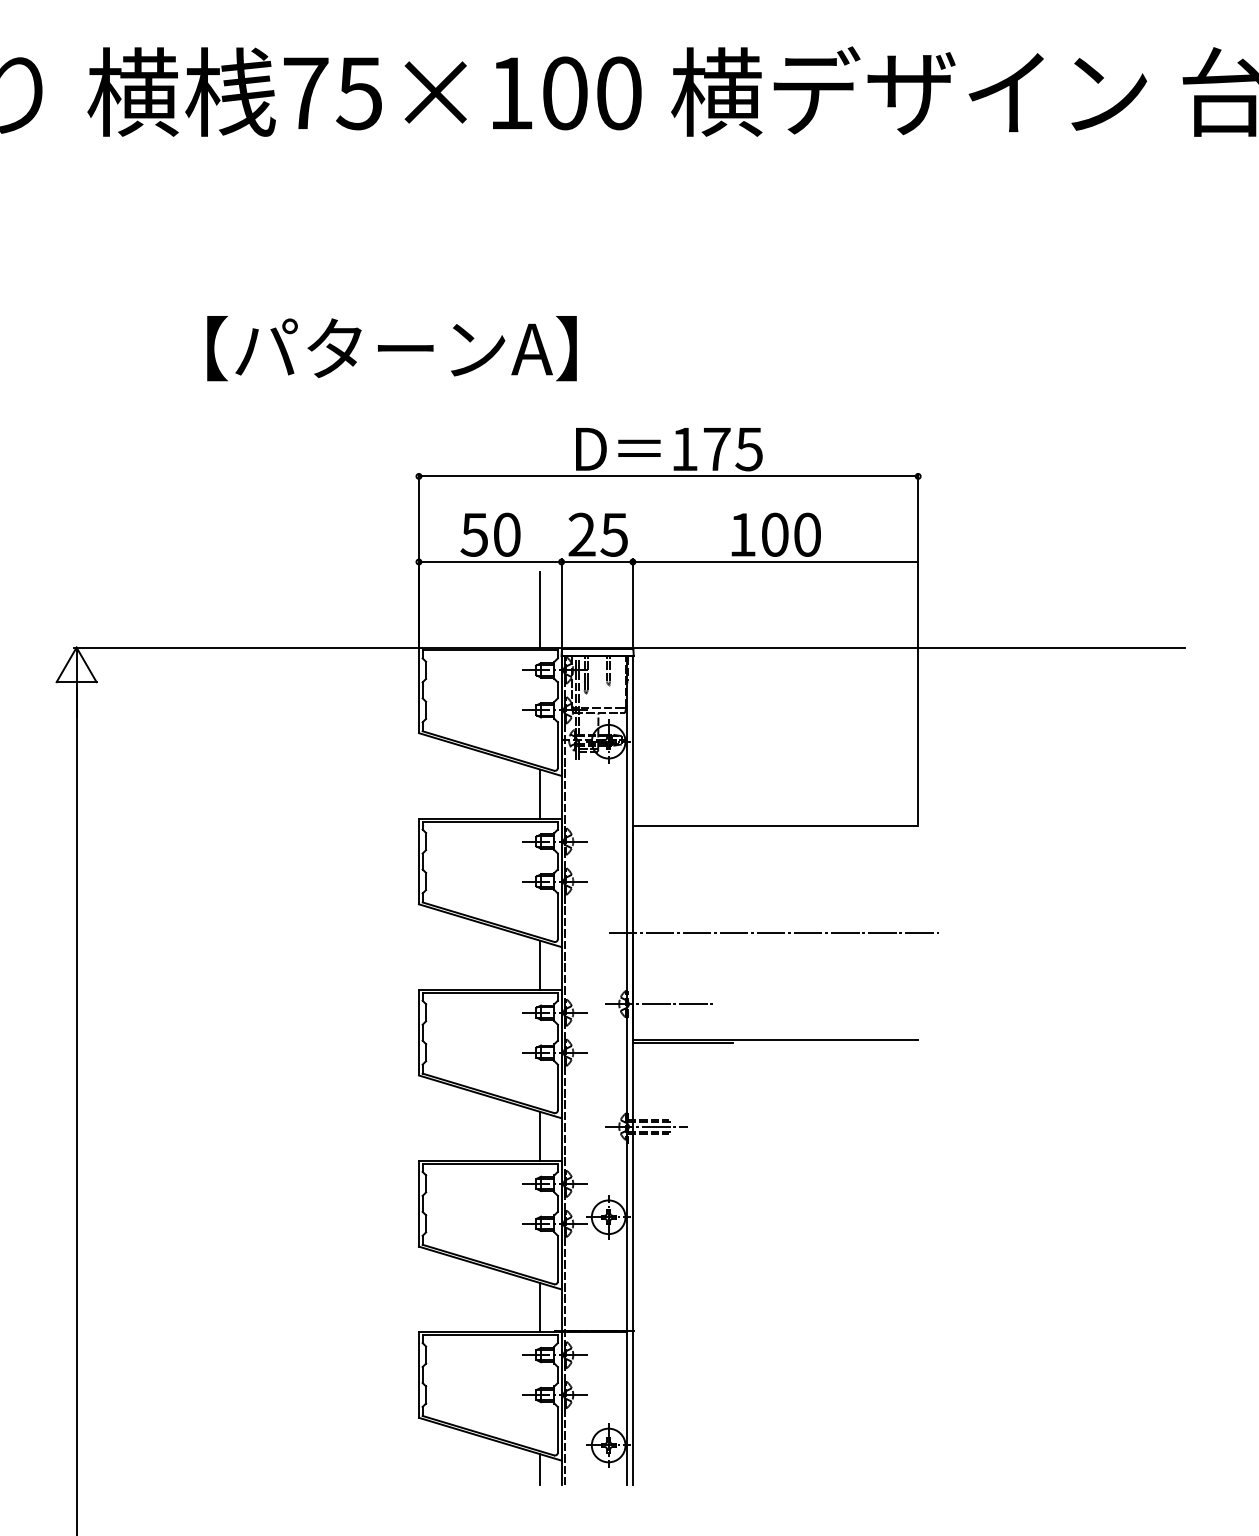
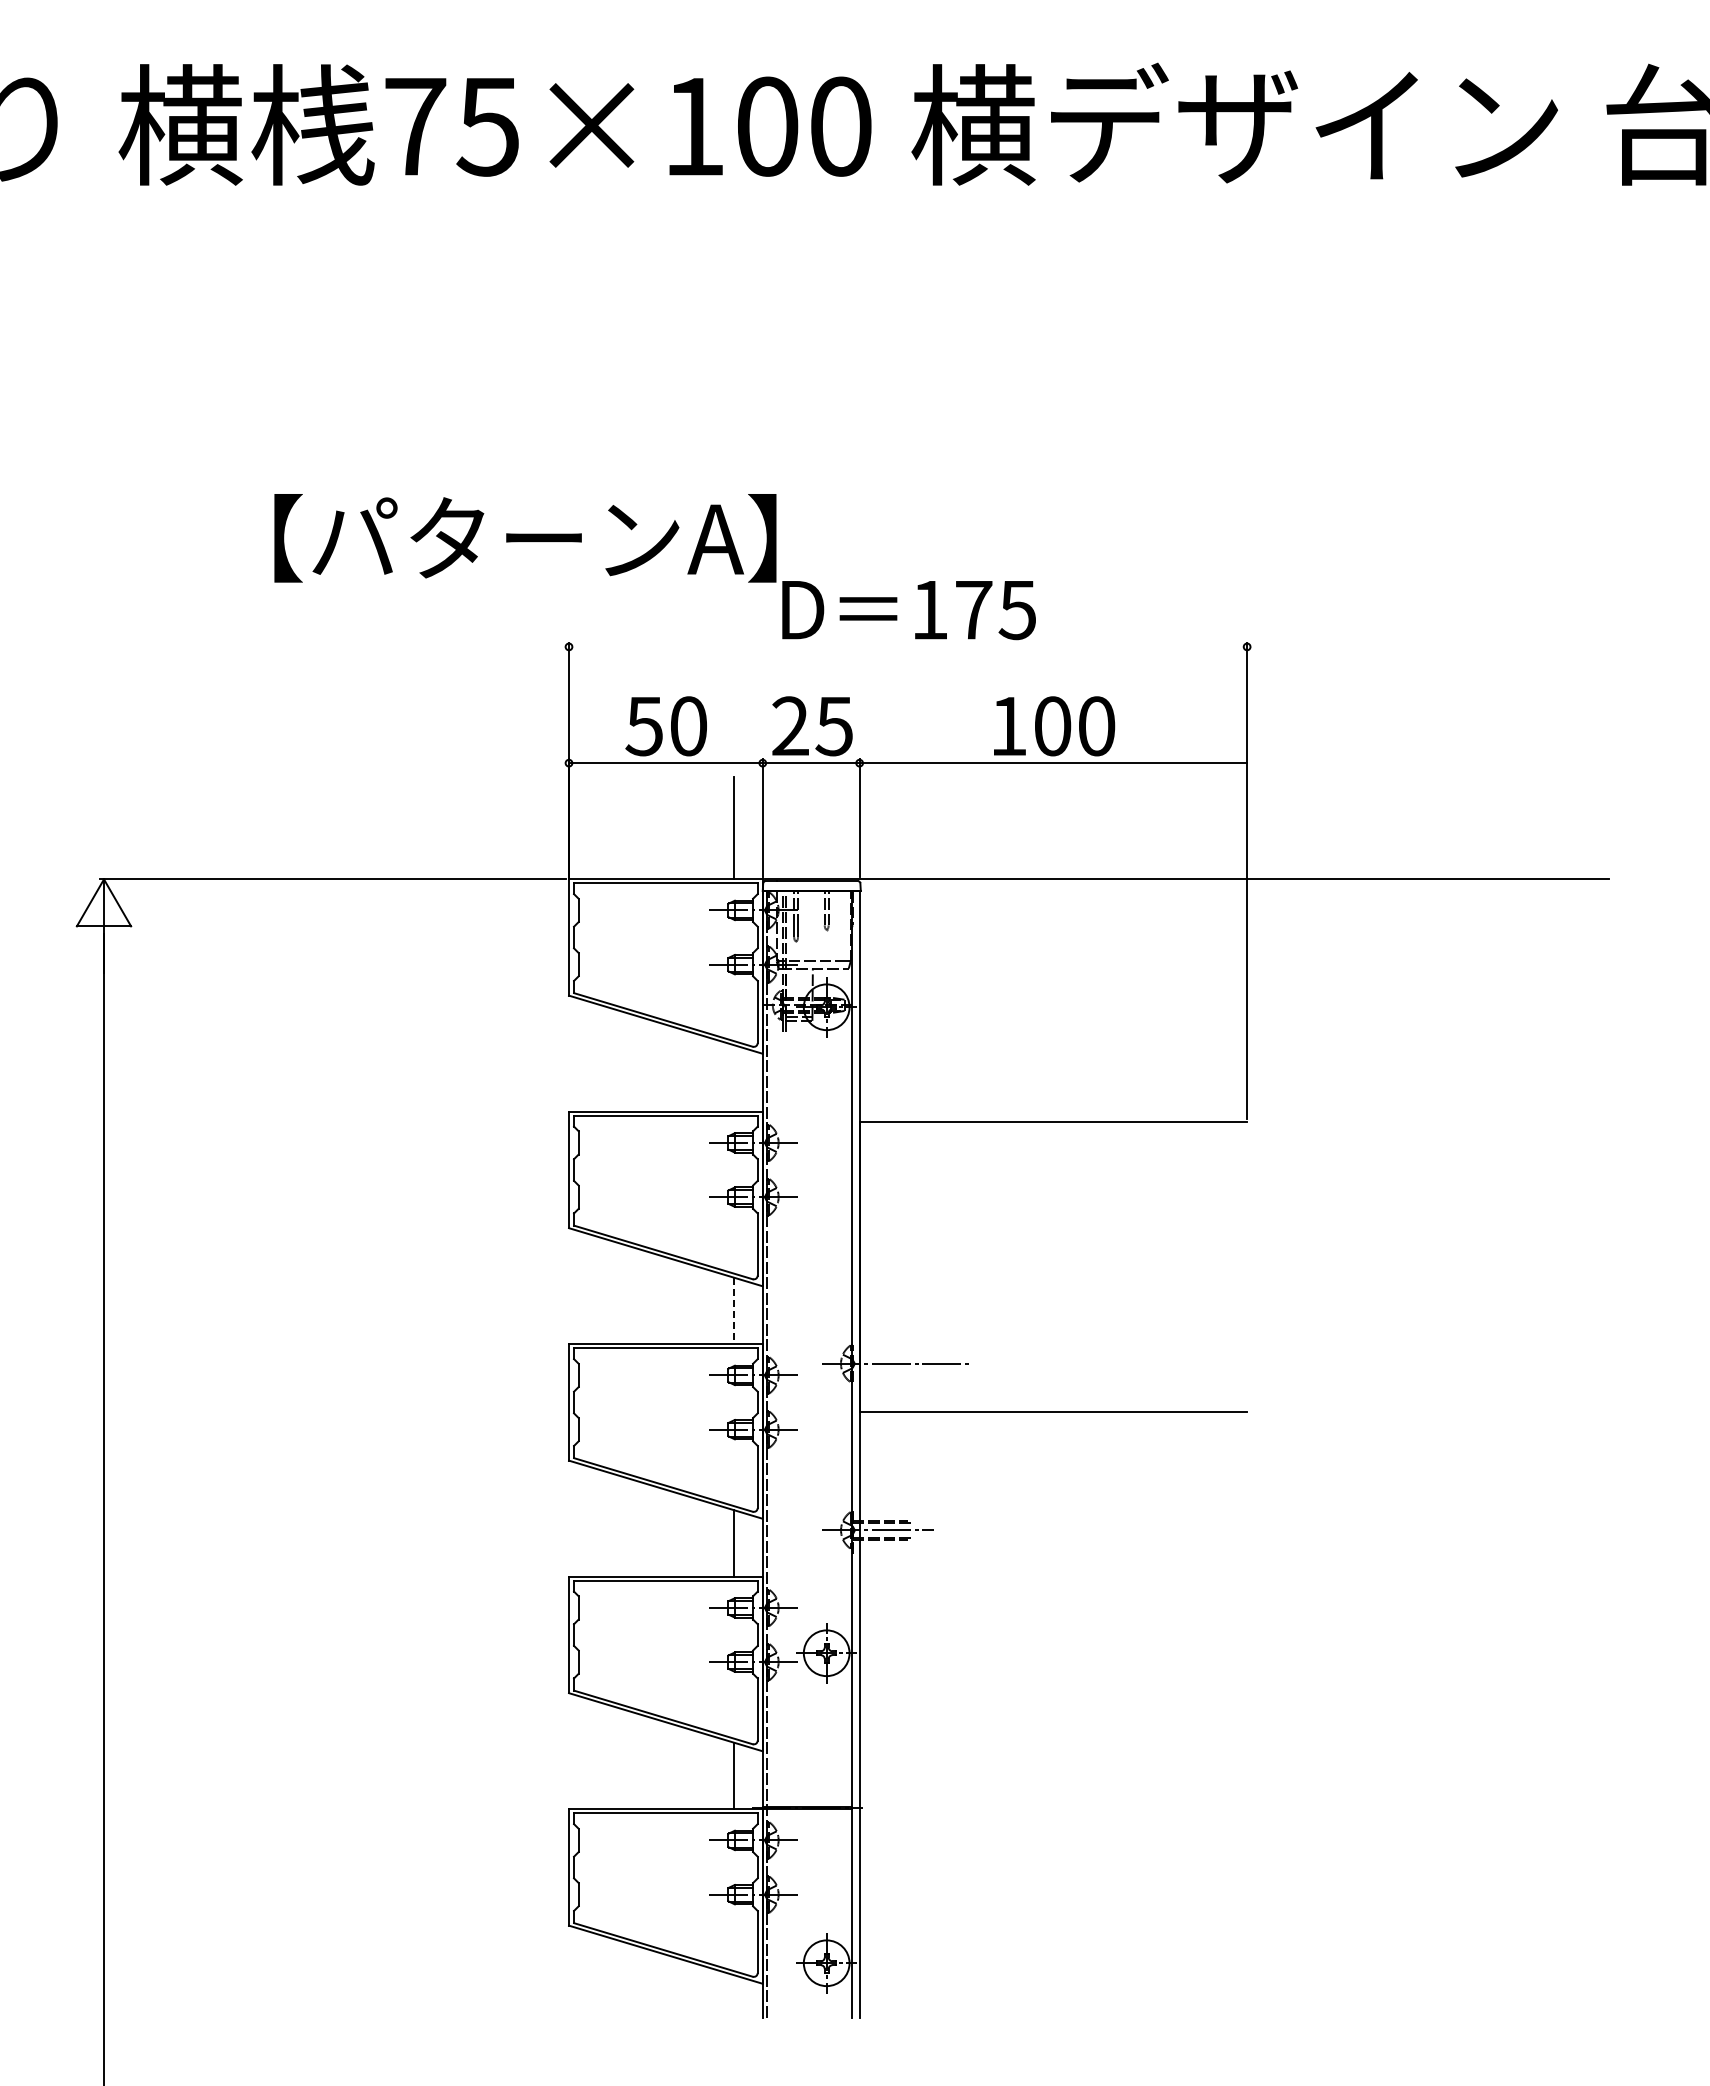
text: (392, 348) -> (525, 538), moved
line: (668, 476) -> (908, 646), removed
line: (540, 794) -> (733, 1078), removed
line: (773, 932) -> (1050, 1266), removed
line: (540, 965) -> (733, 1311), solid -> dashed
line: (682, 1042) -> (927, 1416), removed
line: (540, 1469) -> (733, 1996), removed

